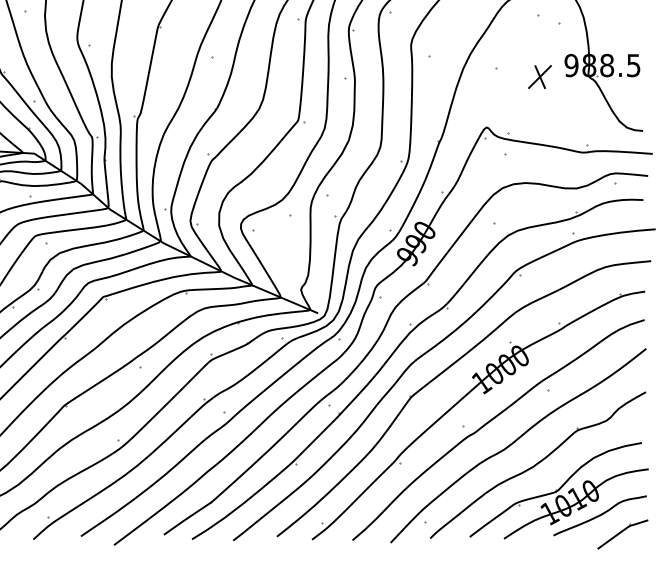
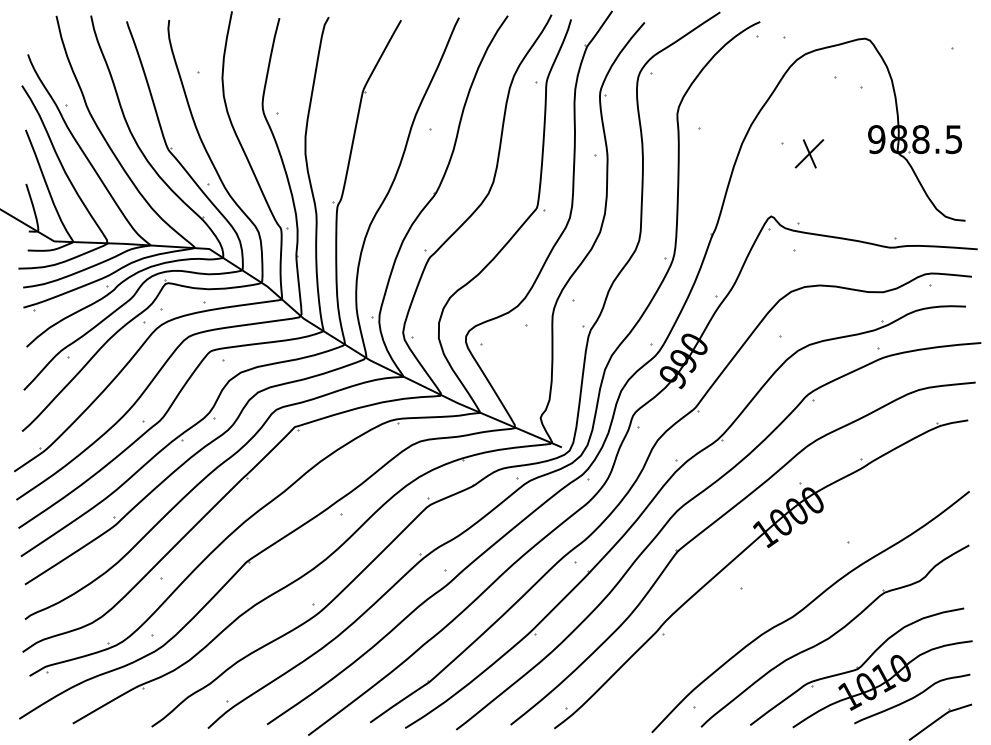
part: (539, 76) -> (809, 153), moved
curve: (492, 420) -> (778, 580), removed

